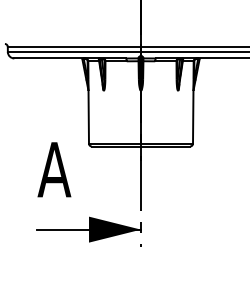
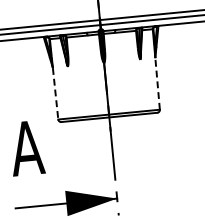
line: (193, 116) -> (157, 83), solid -> dashed
line: (88, 117) -> (55, 94), solid -> dashed

